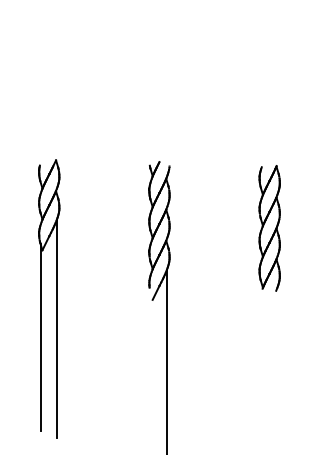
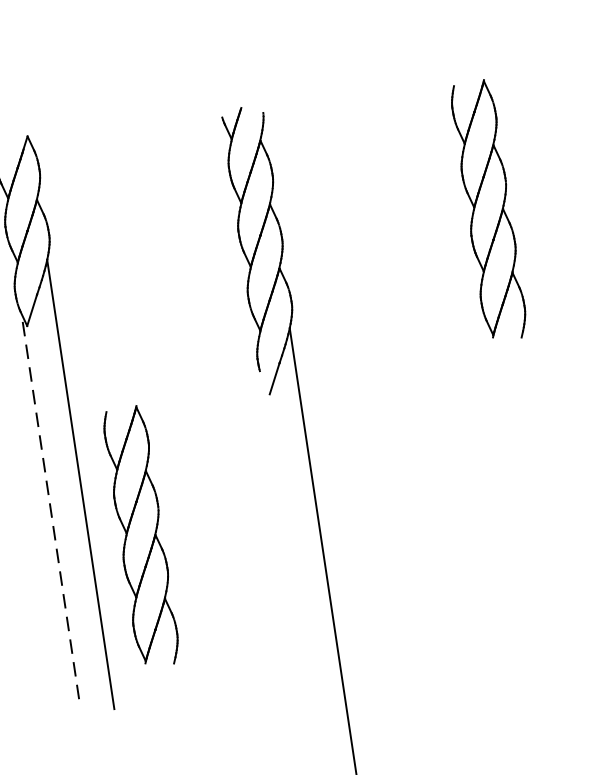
line: (40, 337) -> (50, 506), solid -> dashed
part: (81, 358) -> (141, 537), added

